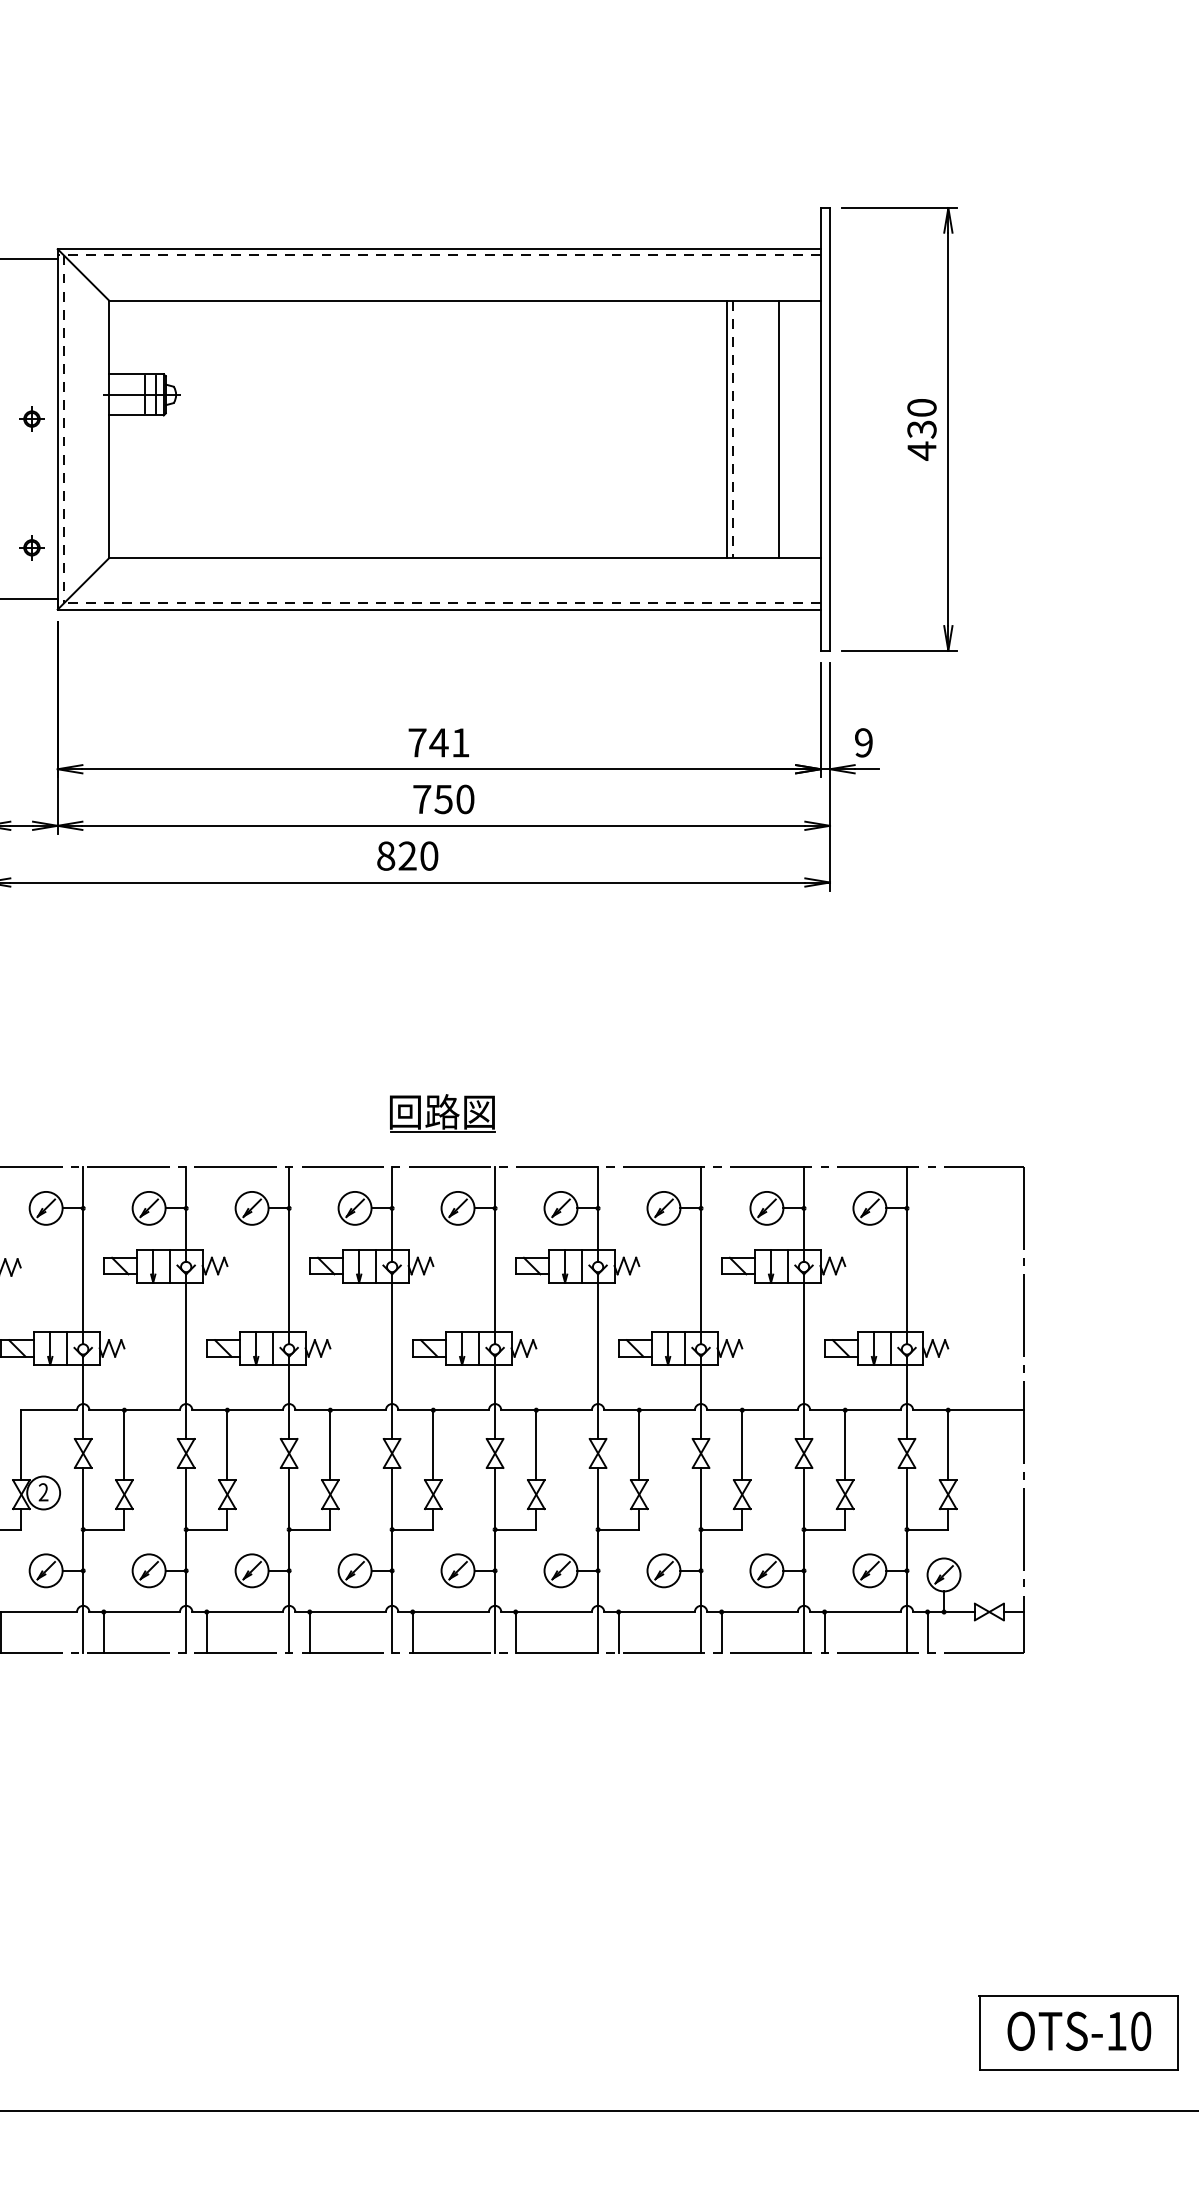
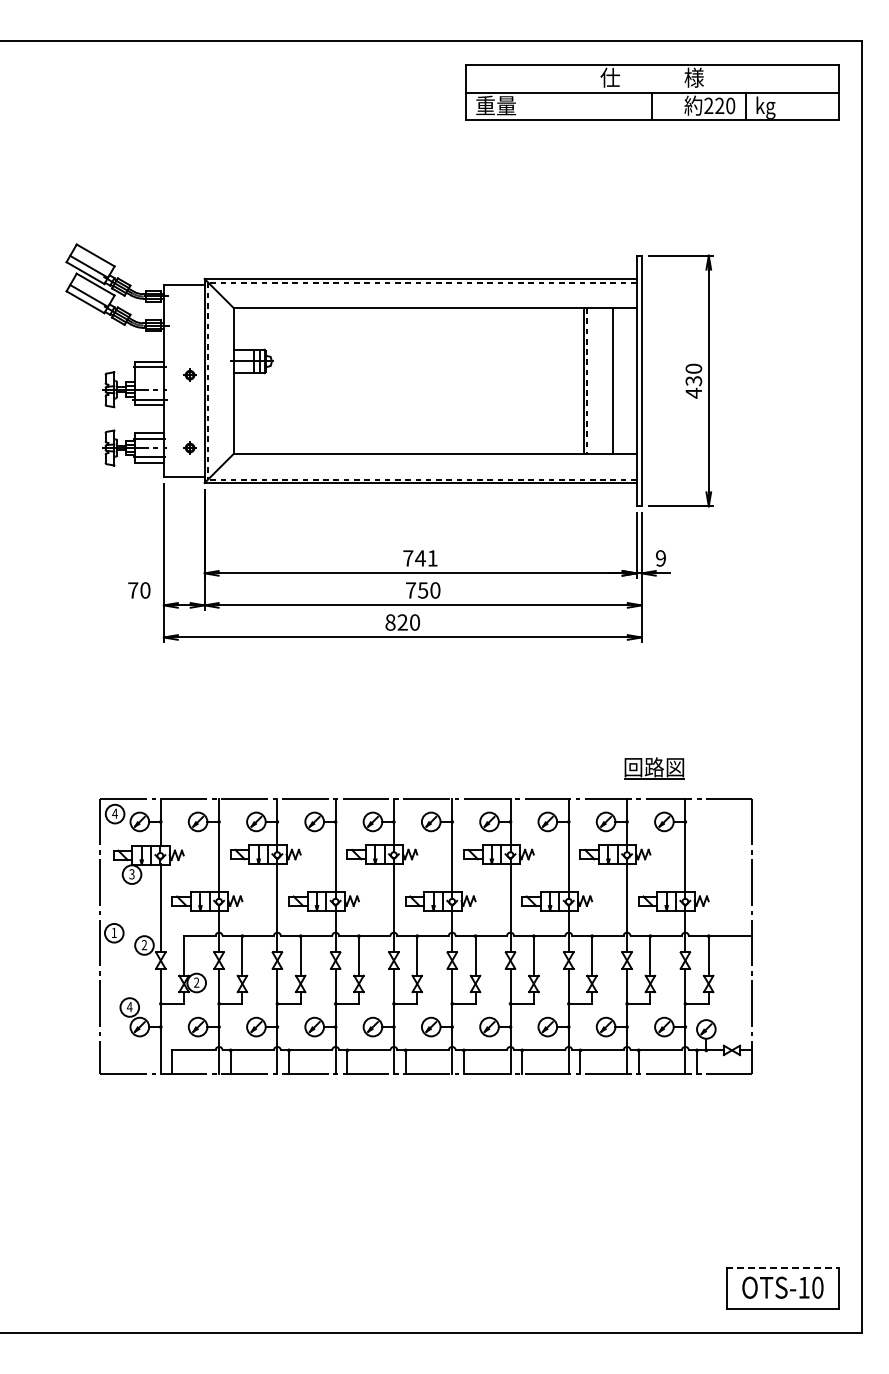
part: (442, 1113) -> (654, 768), moved
line: (1078, 1995) -> (782, 1267), solid -> dashed

